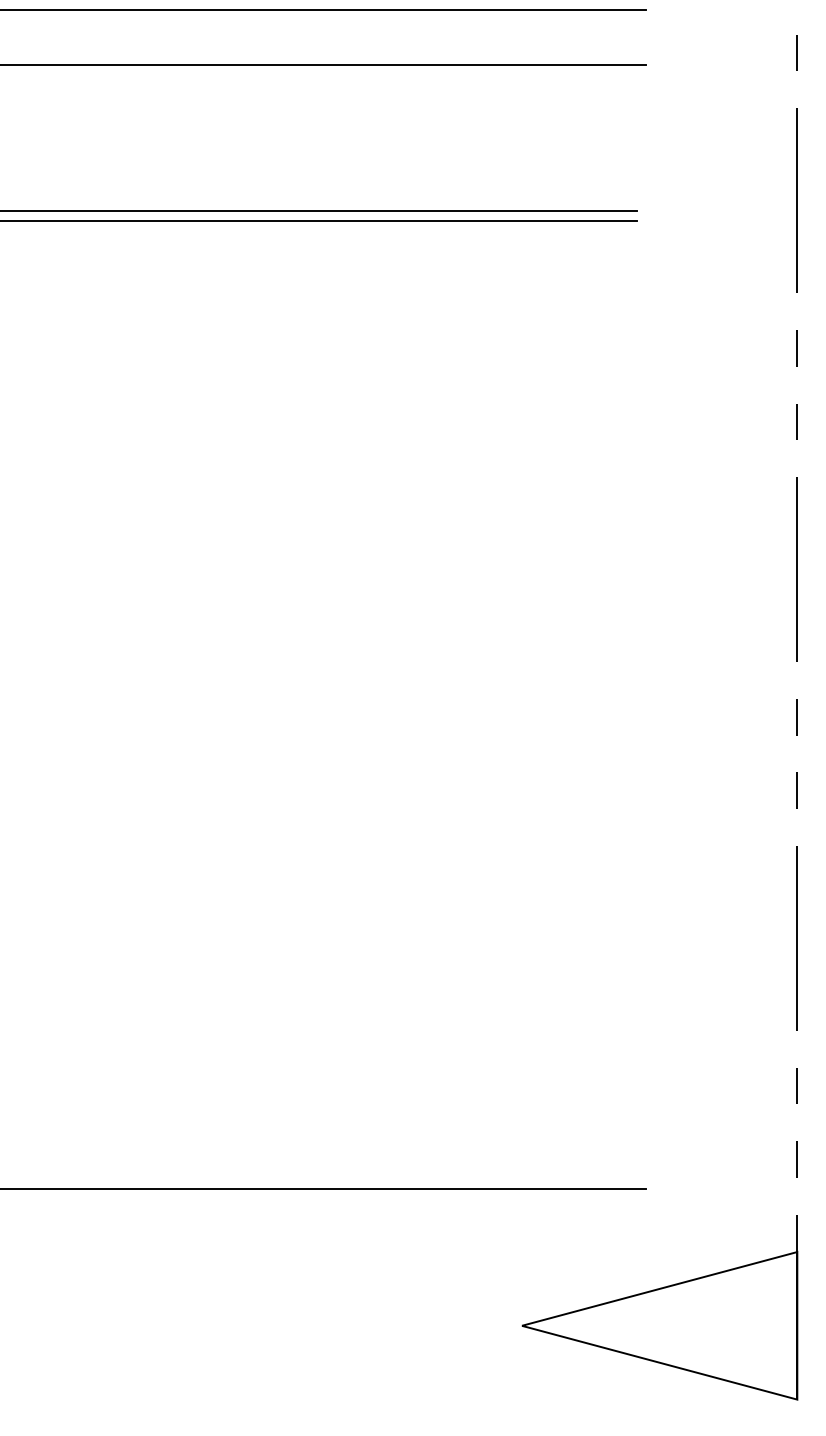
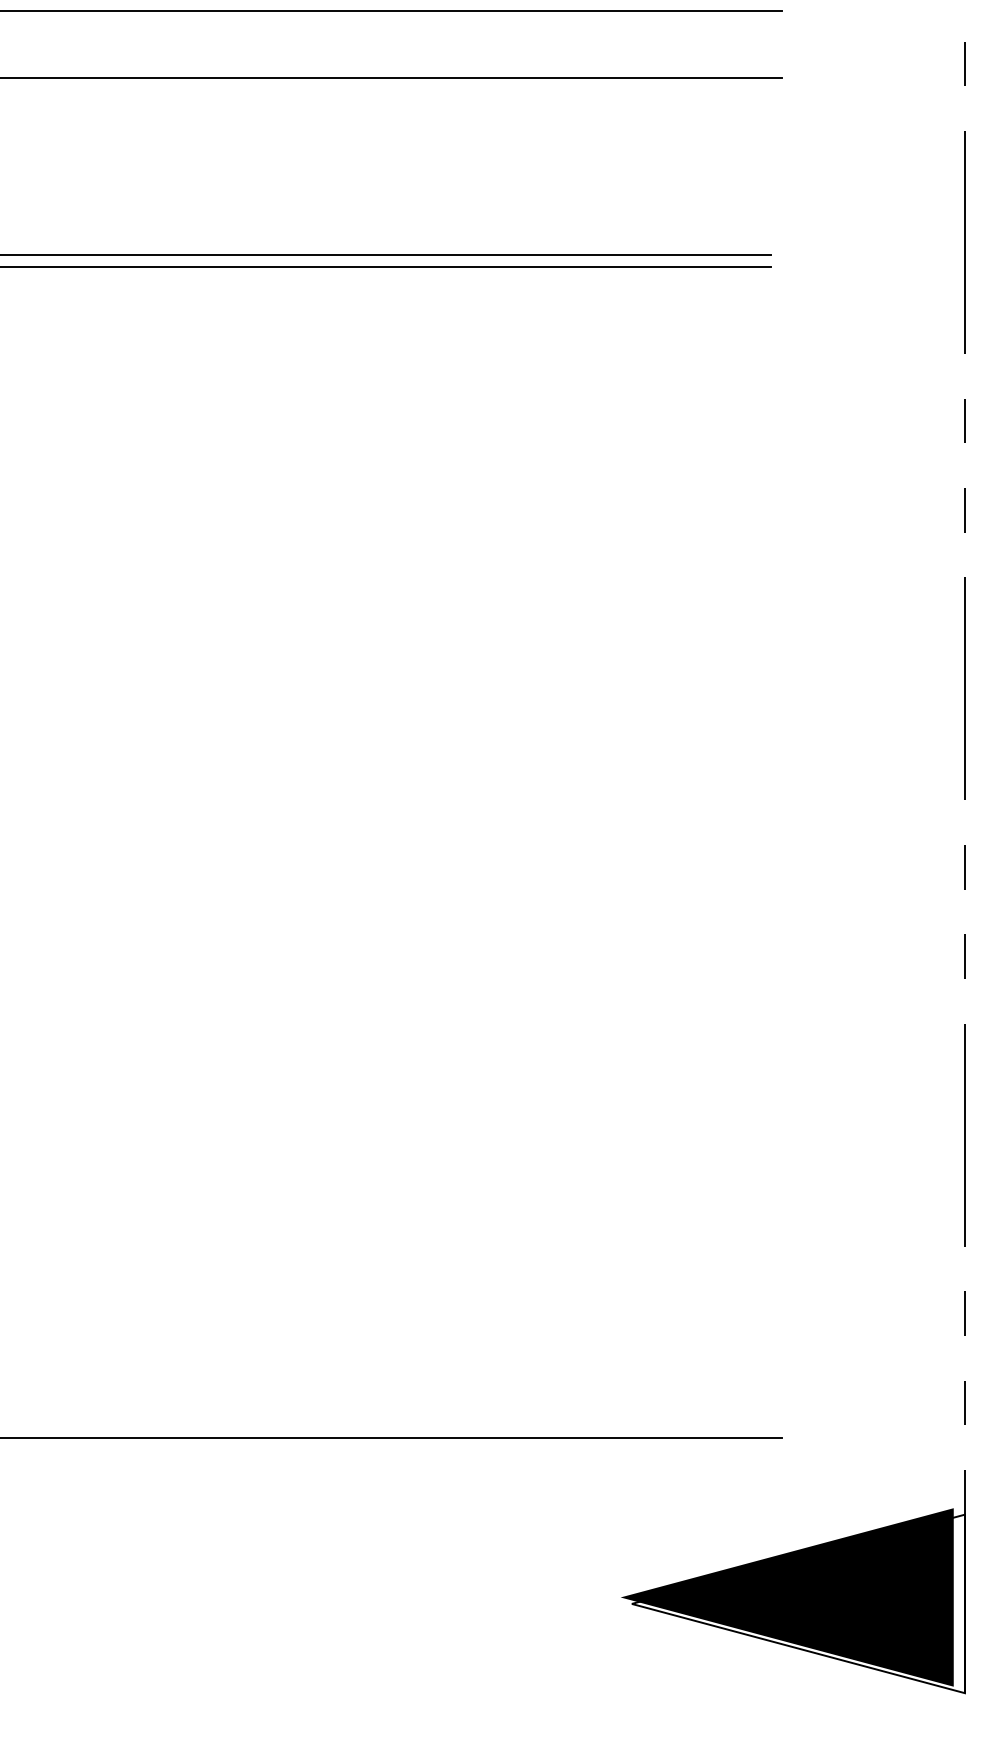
fill: (649, 1320) -> (786, 1597), added

